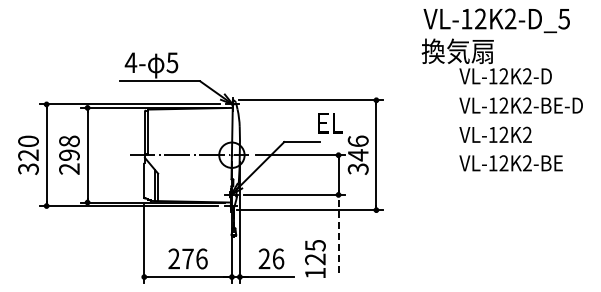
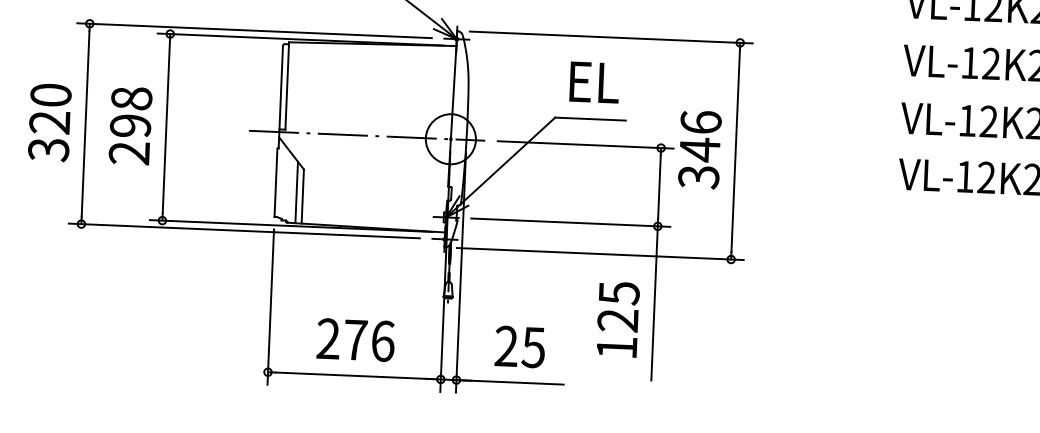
text: (330, 123) -> (594, 82), moved
line: (338, 233) -> (654, 302), dashed -> solid
text: (278, 258) -> (534, 346), 26 -> 25
text: (315, 258) -> (618, 318), moved

